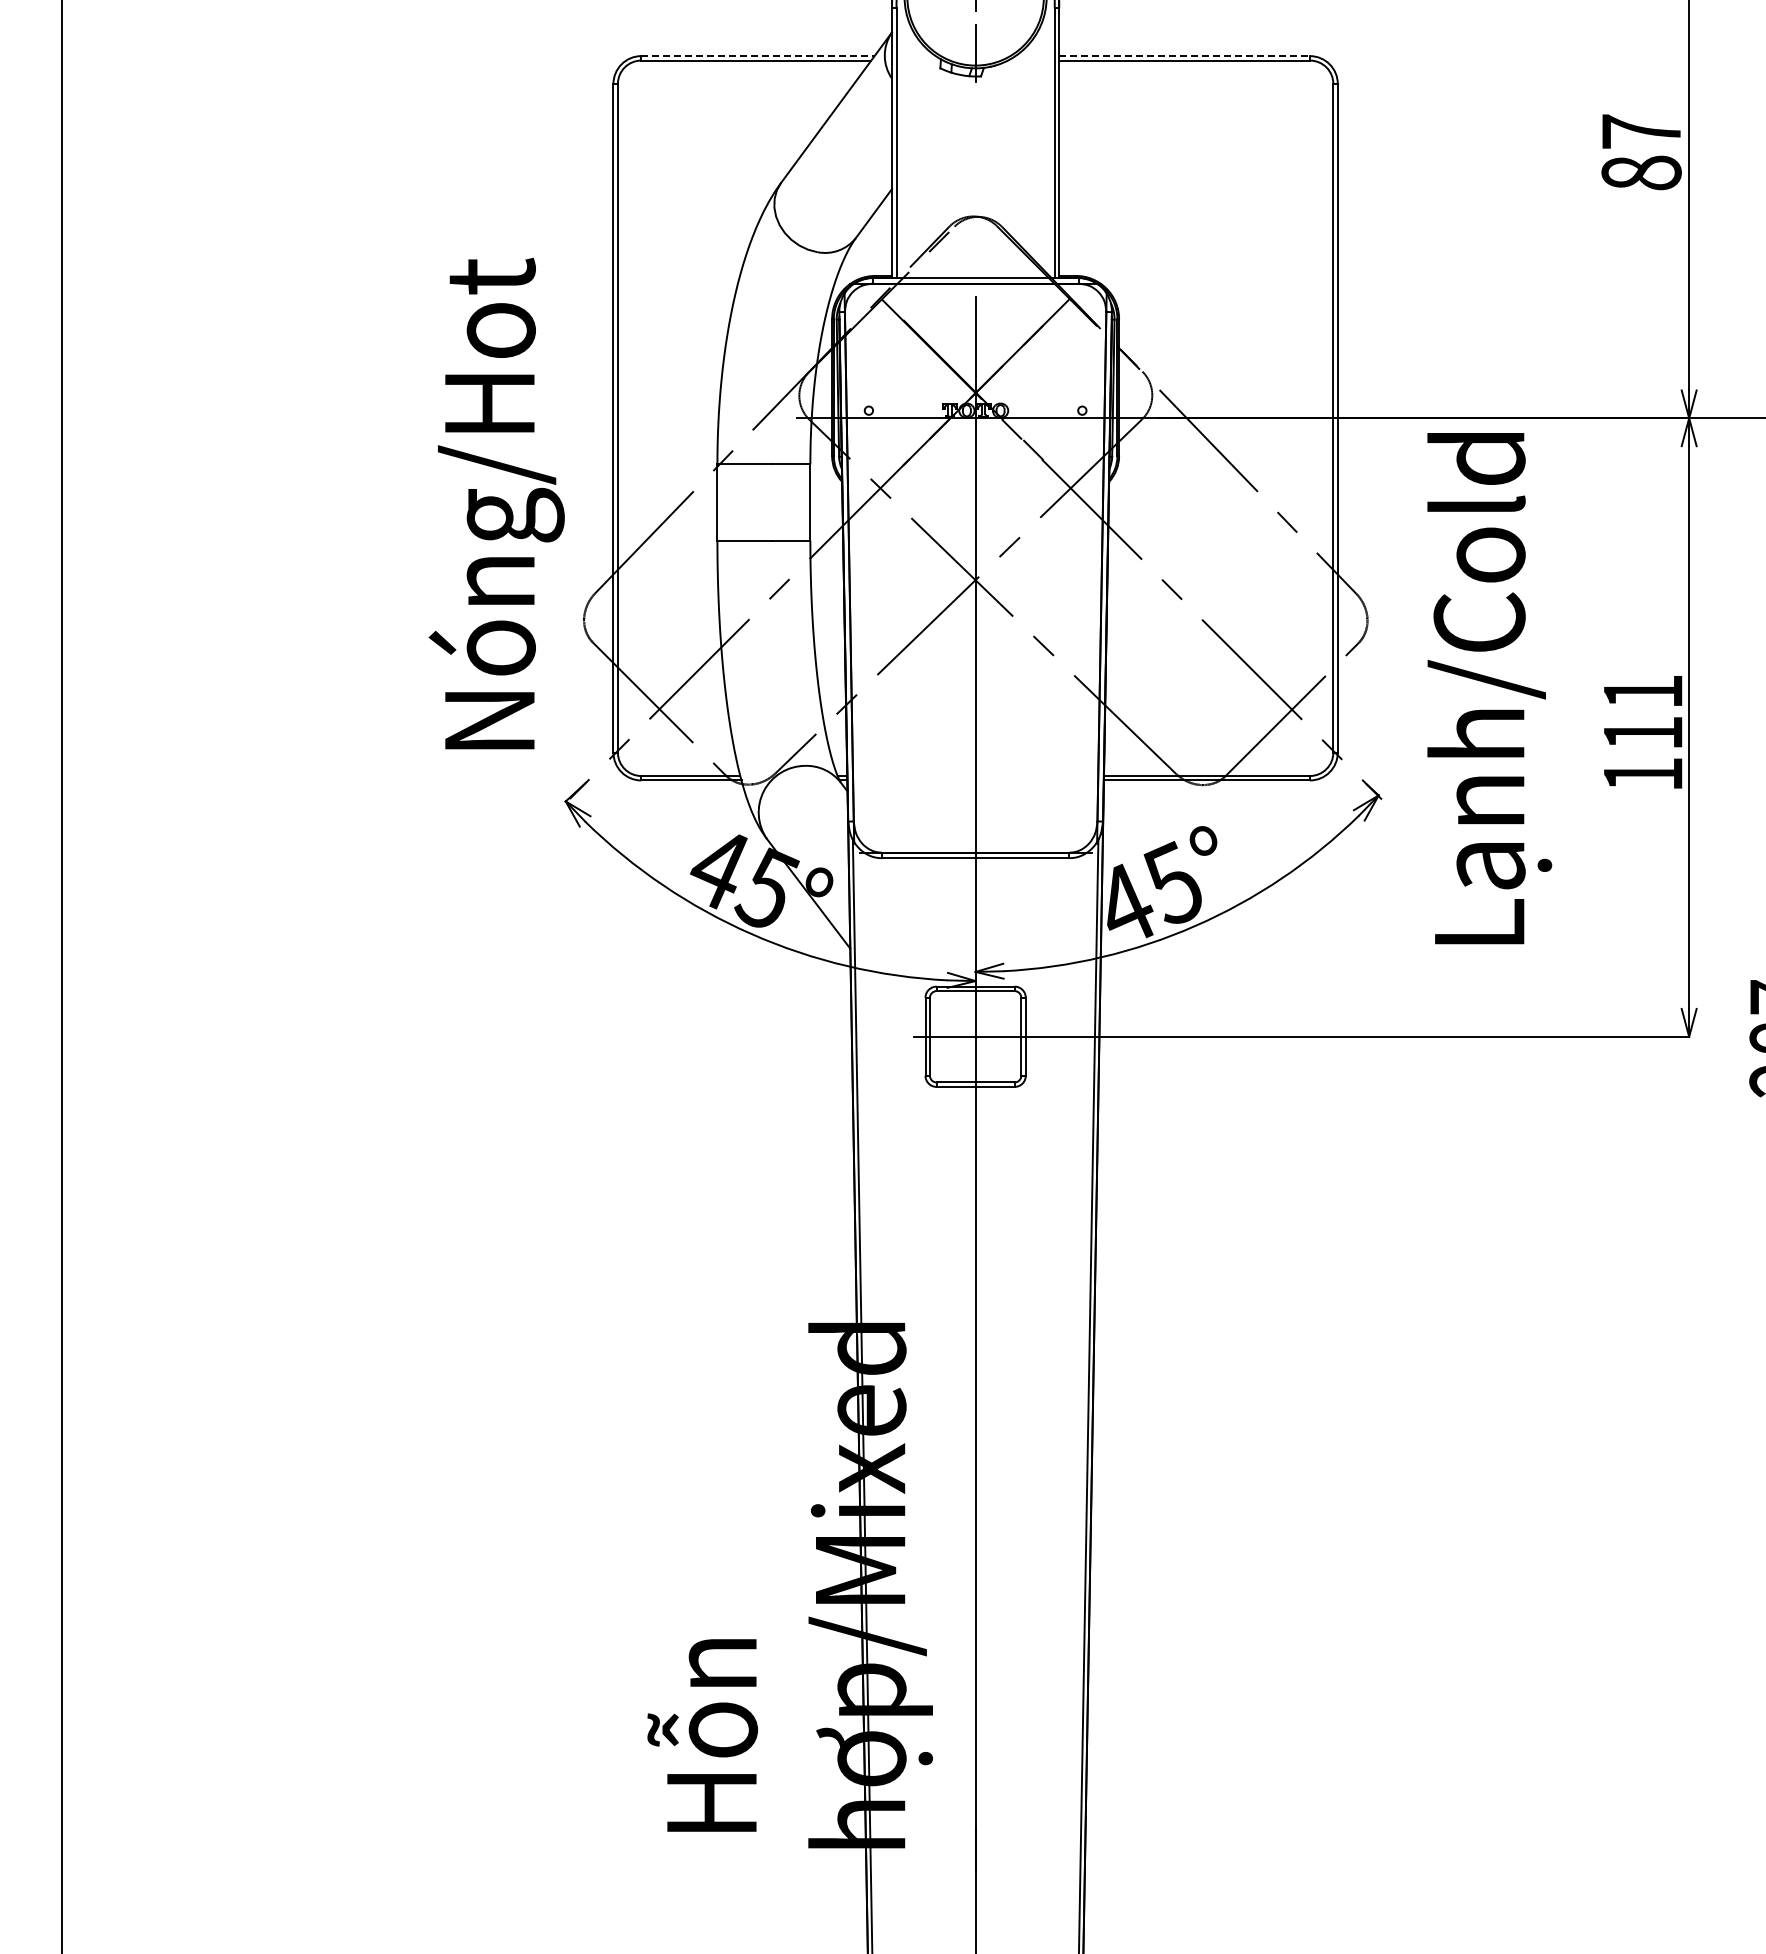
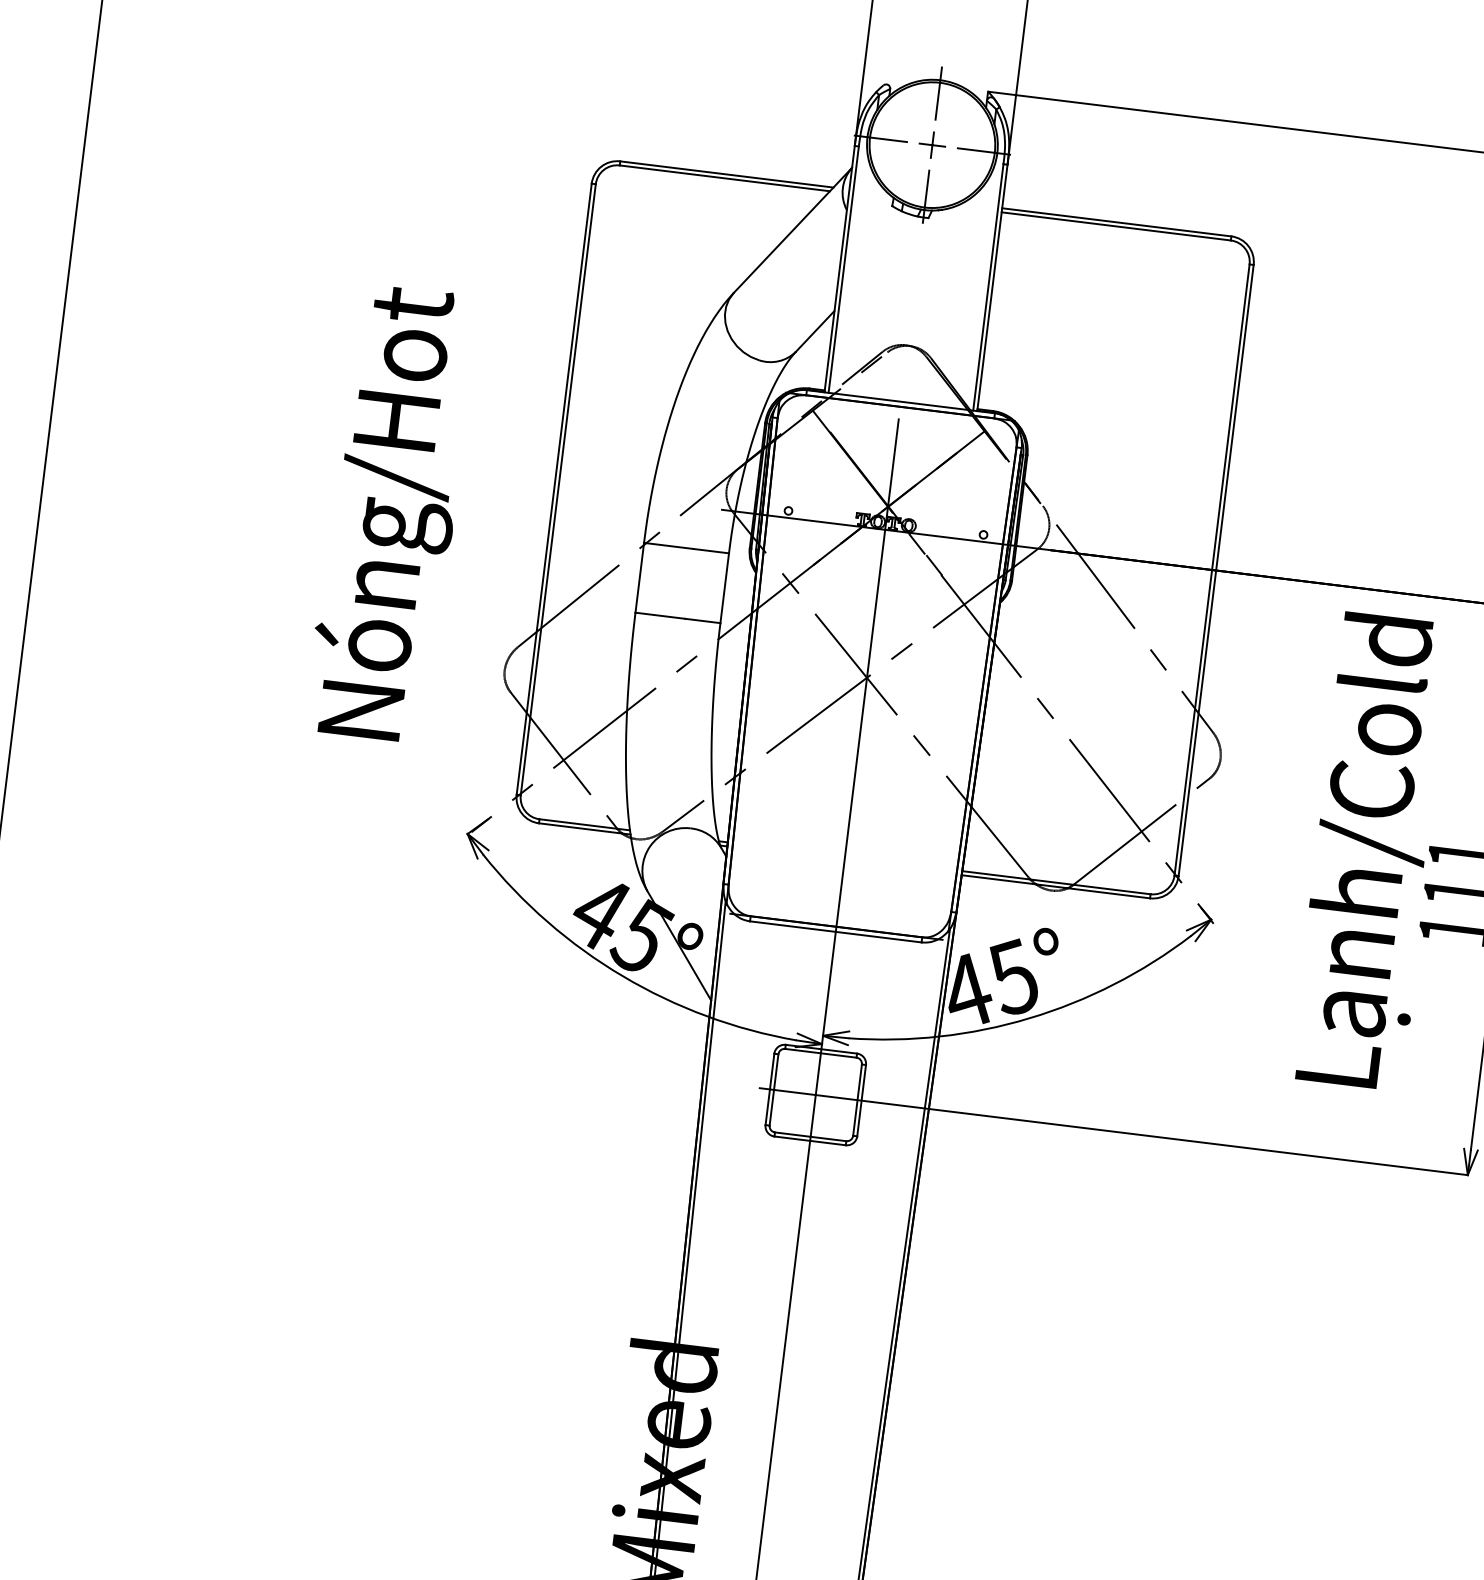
line: (757, 56) -> (726, 174), dashed -> solid
line: (1185, 56) -> (1117, 222), dashed -> solid
text: (496, 503) -> (391, 513), moved
text: (1489, 688) -> (1373, 851), moved

